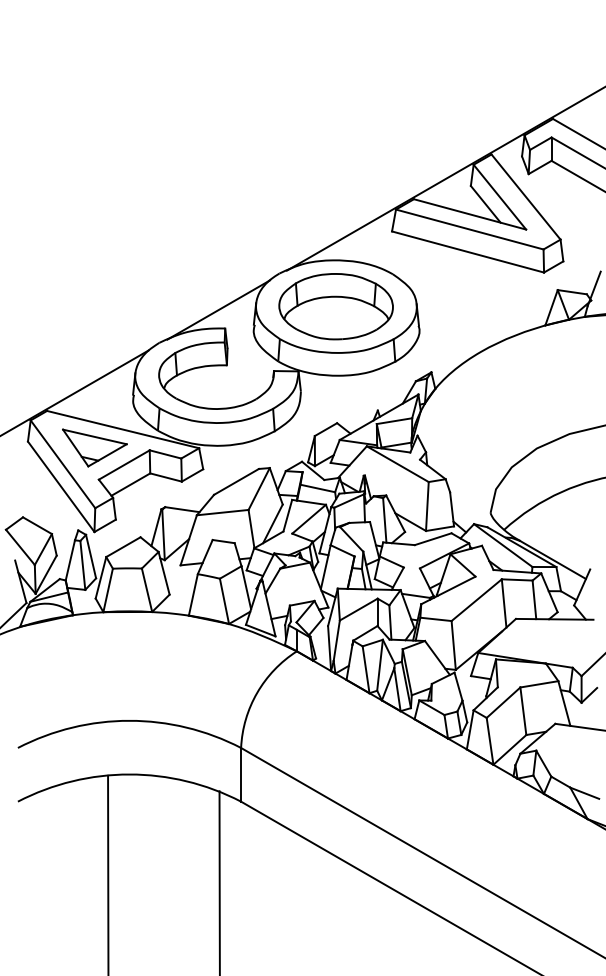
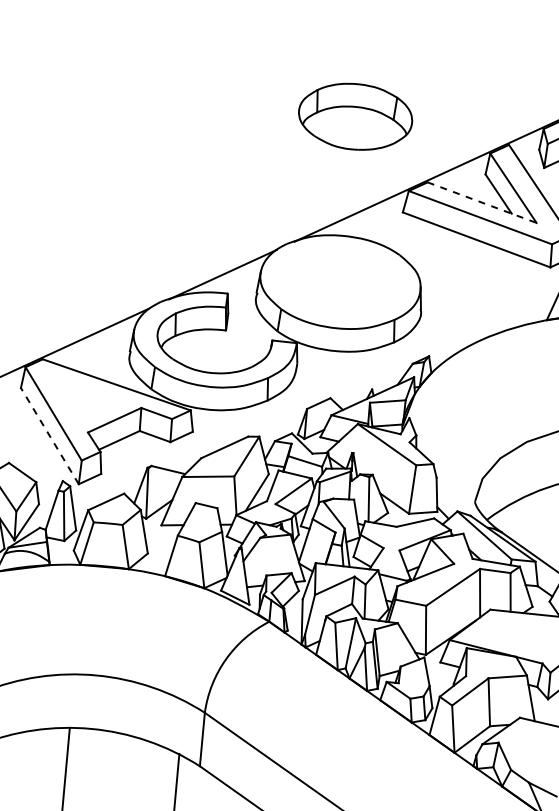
line: (470, 214) -> (482, 202), solid -> dashed
part: (335, 306) -> (354, 116), moved
part: (94, 447) -> (86, 400), removed
line: (60, 486) -> (49, 435), solid -> dashed

